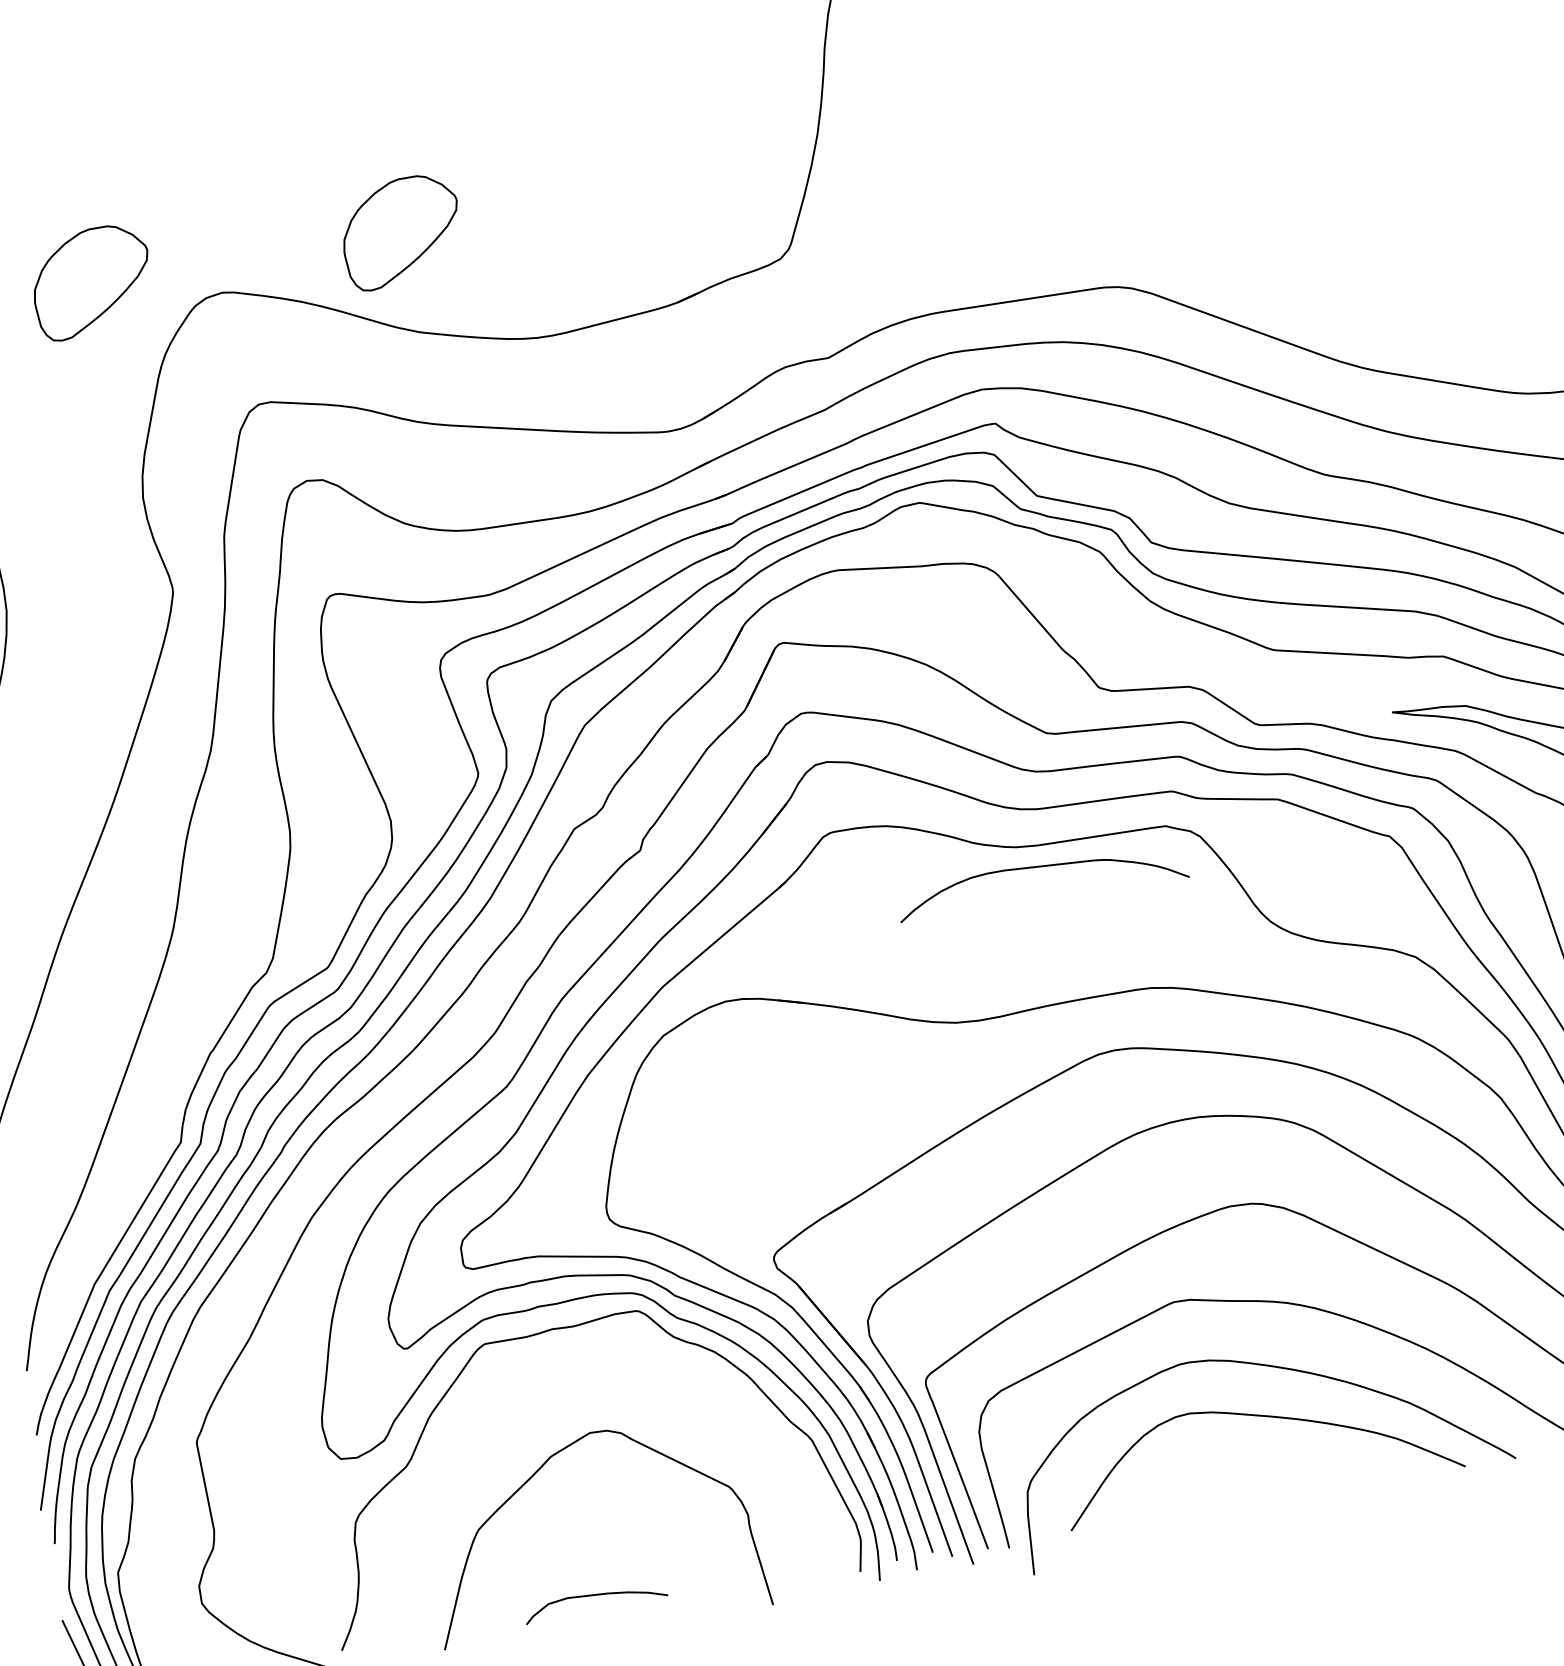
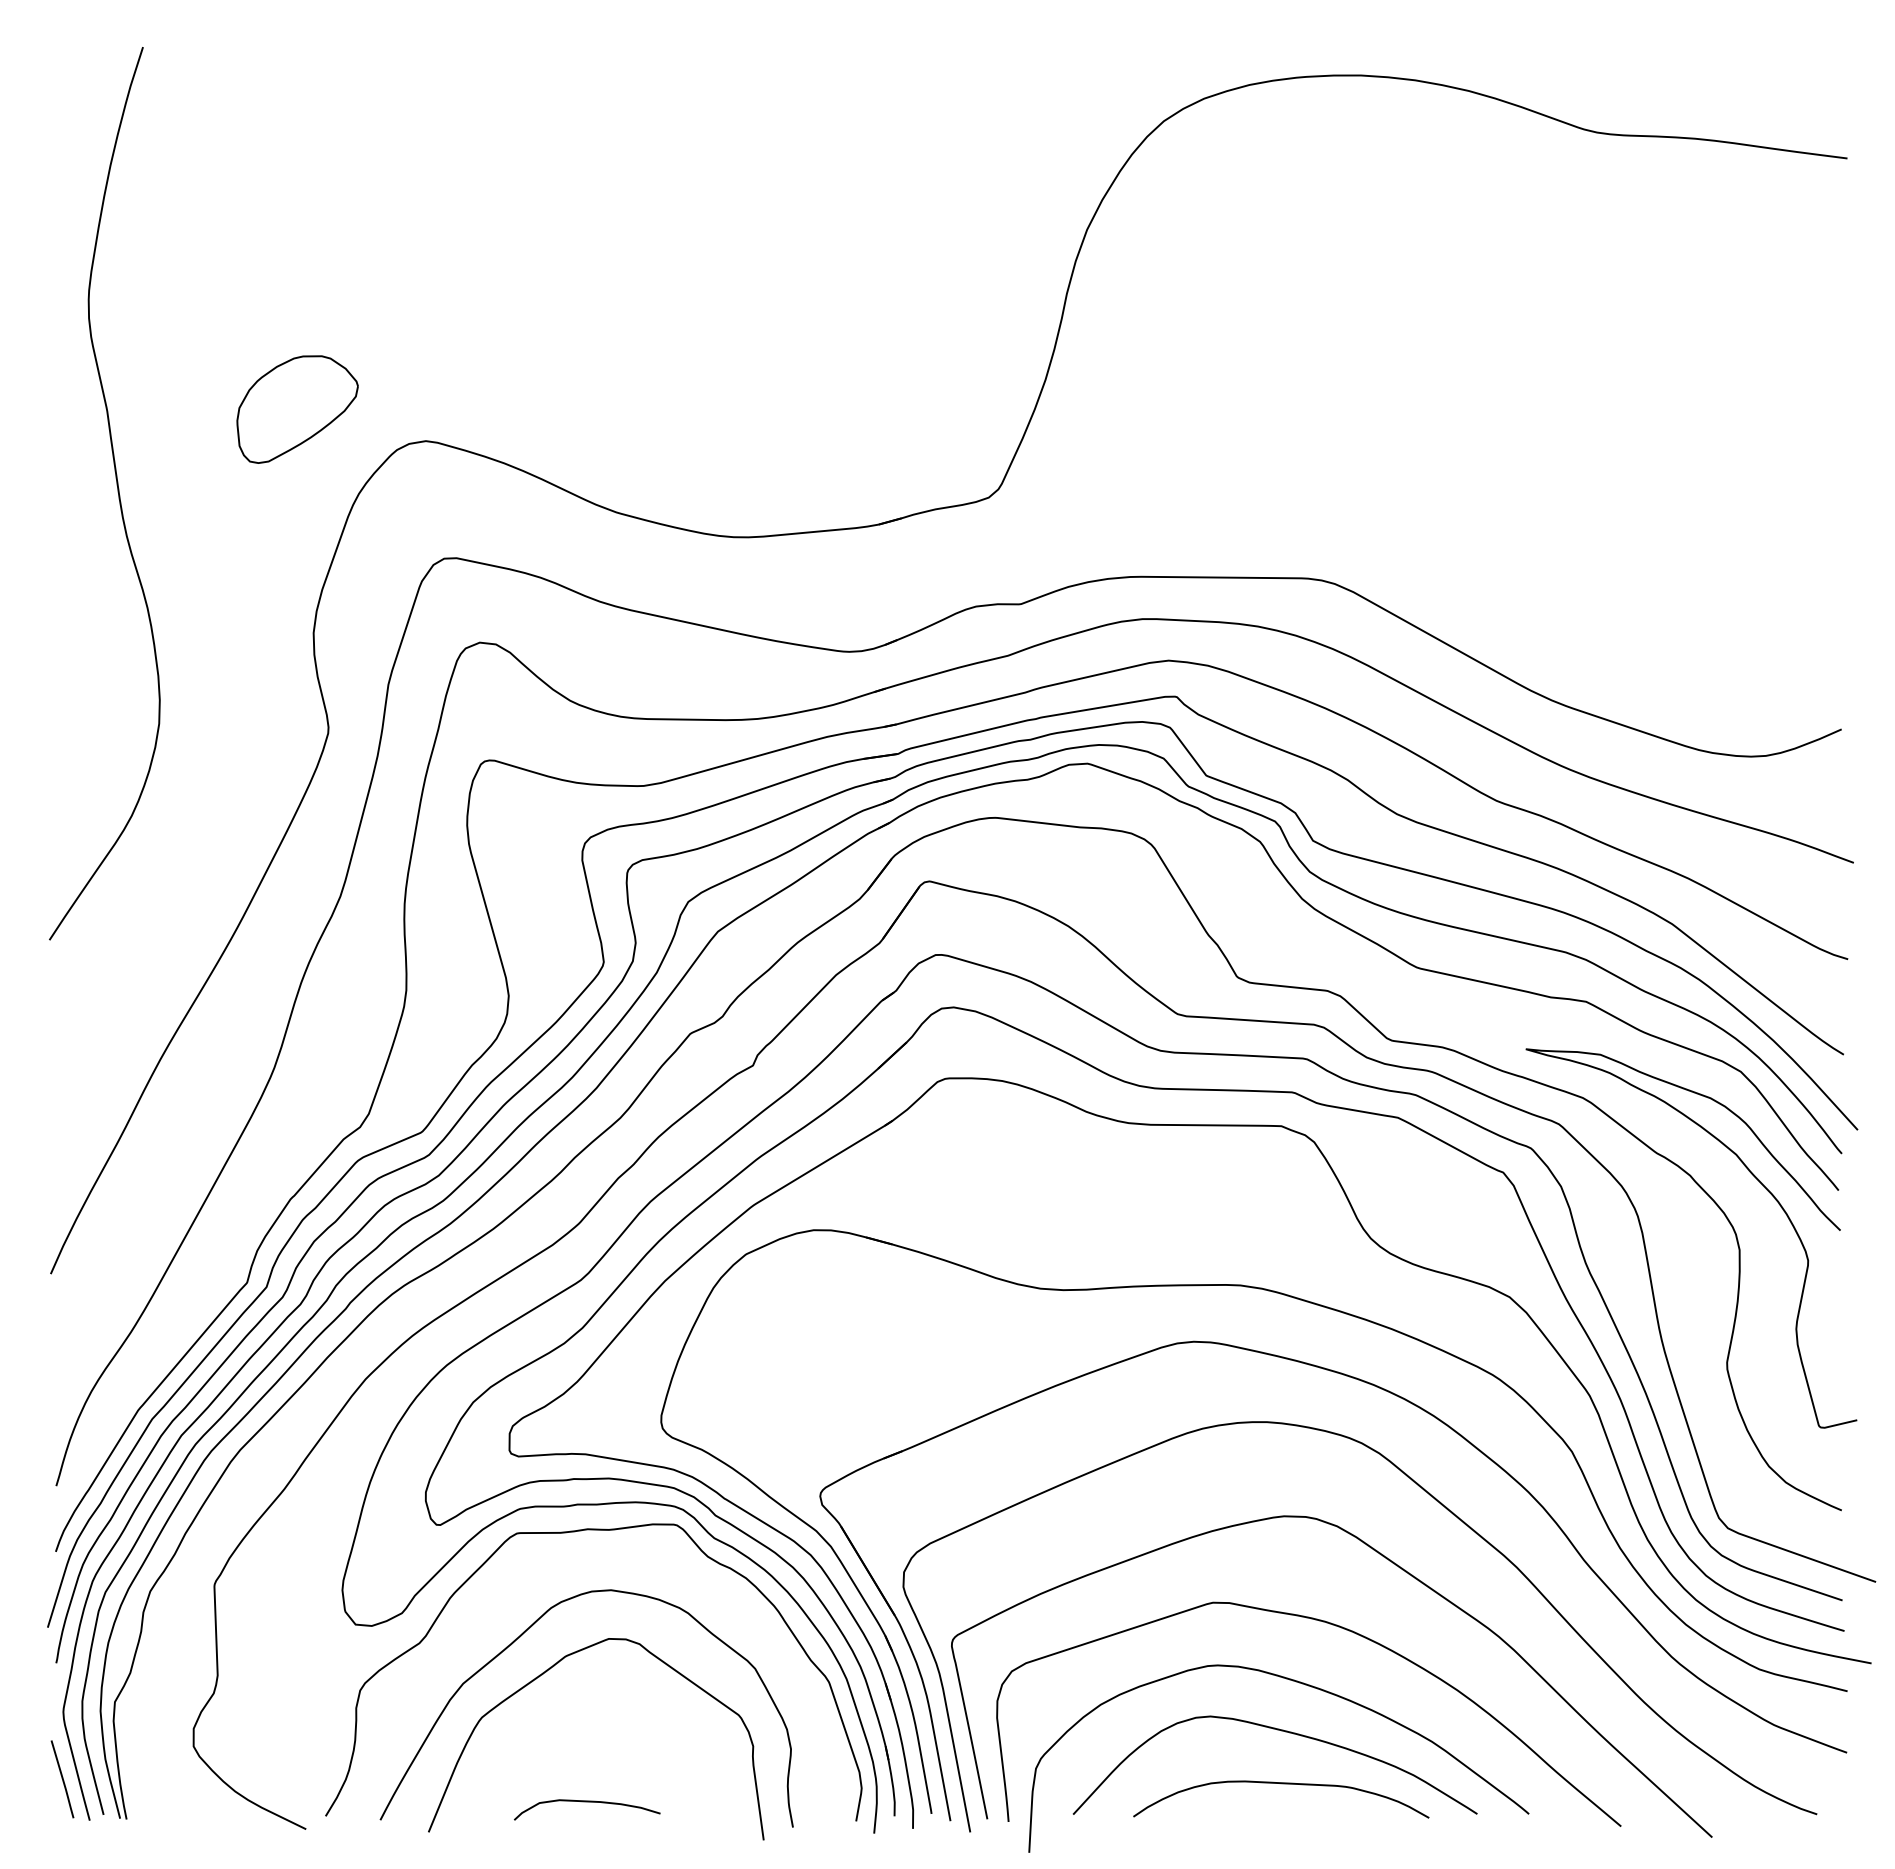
part: (401, 232) -> (614, 409), removed
curve: (1040, 867) -> (1281, 1784), moved
curve: (503, 1445) -> (520, 1637), added

